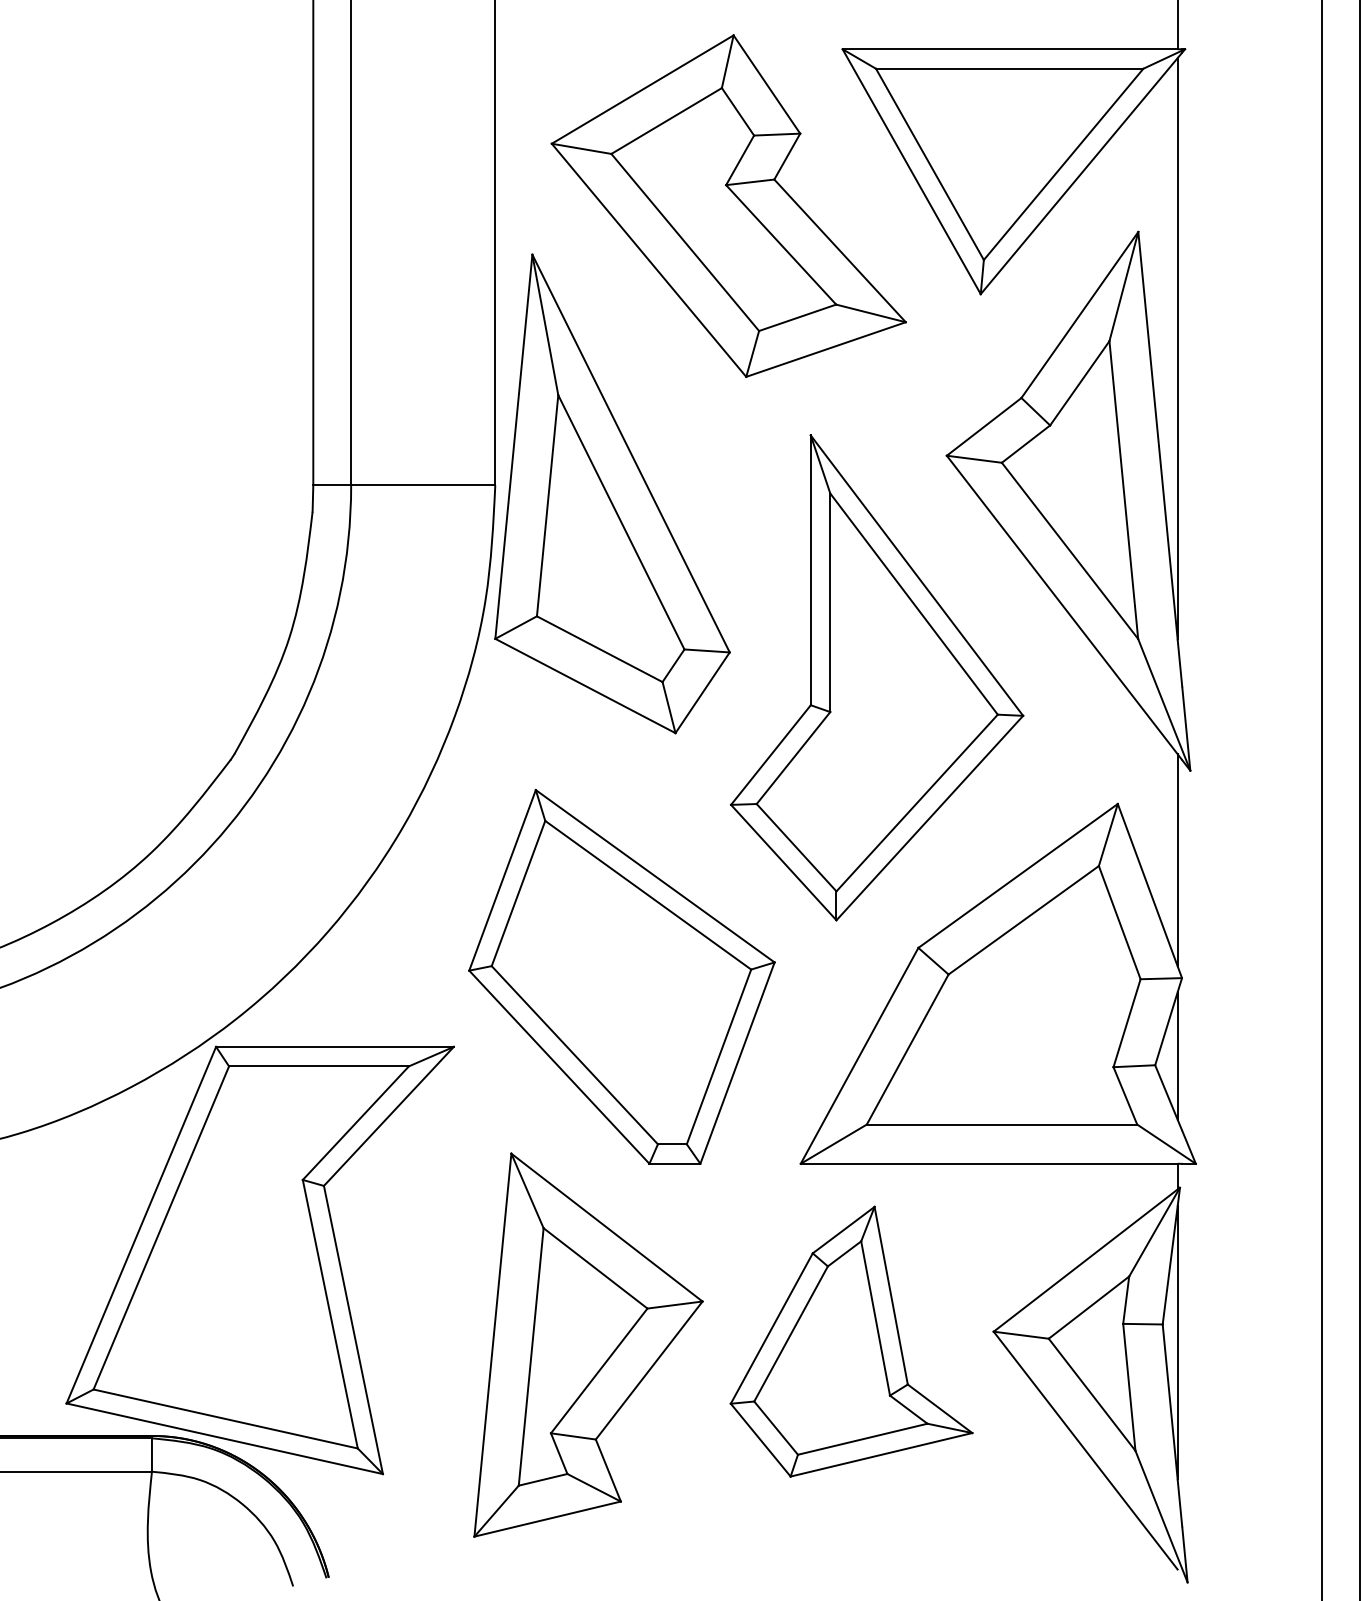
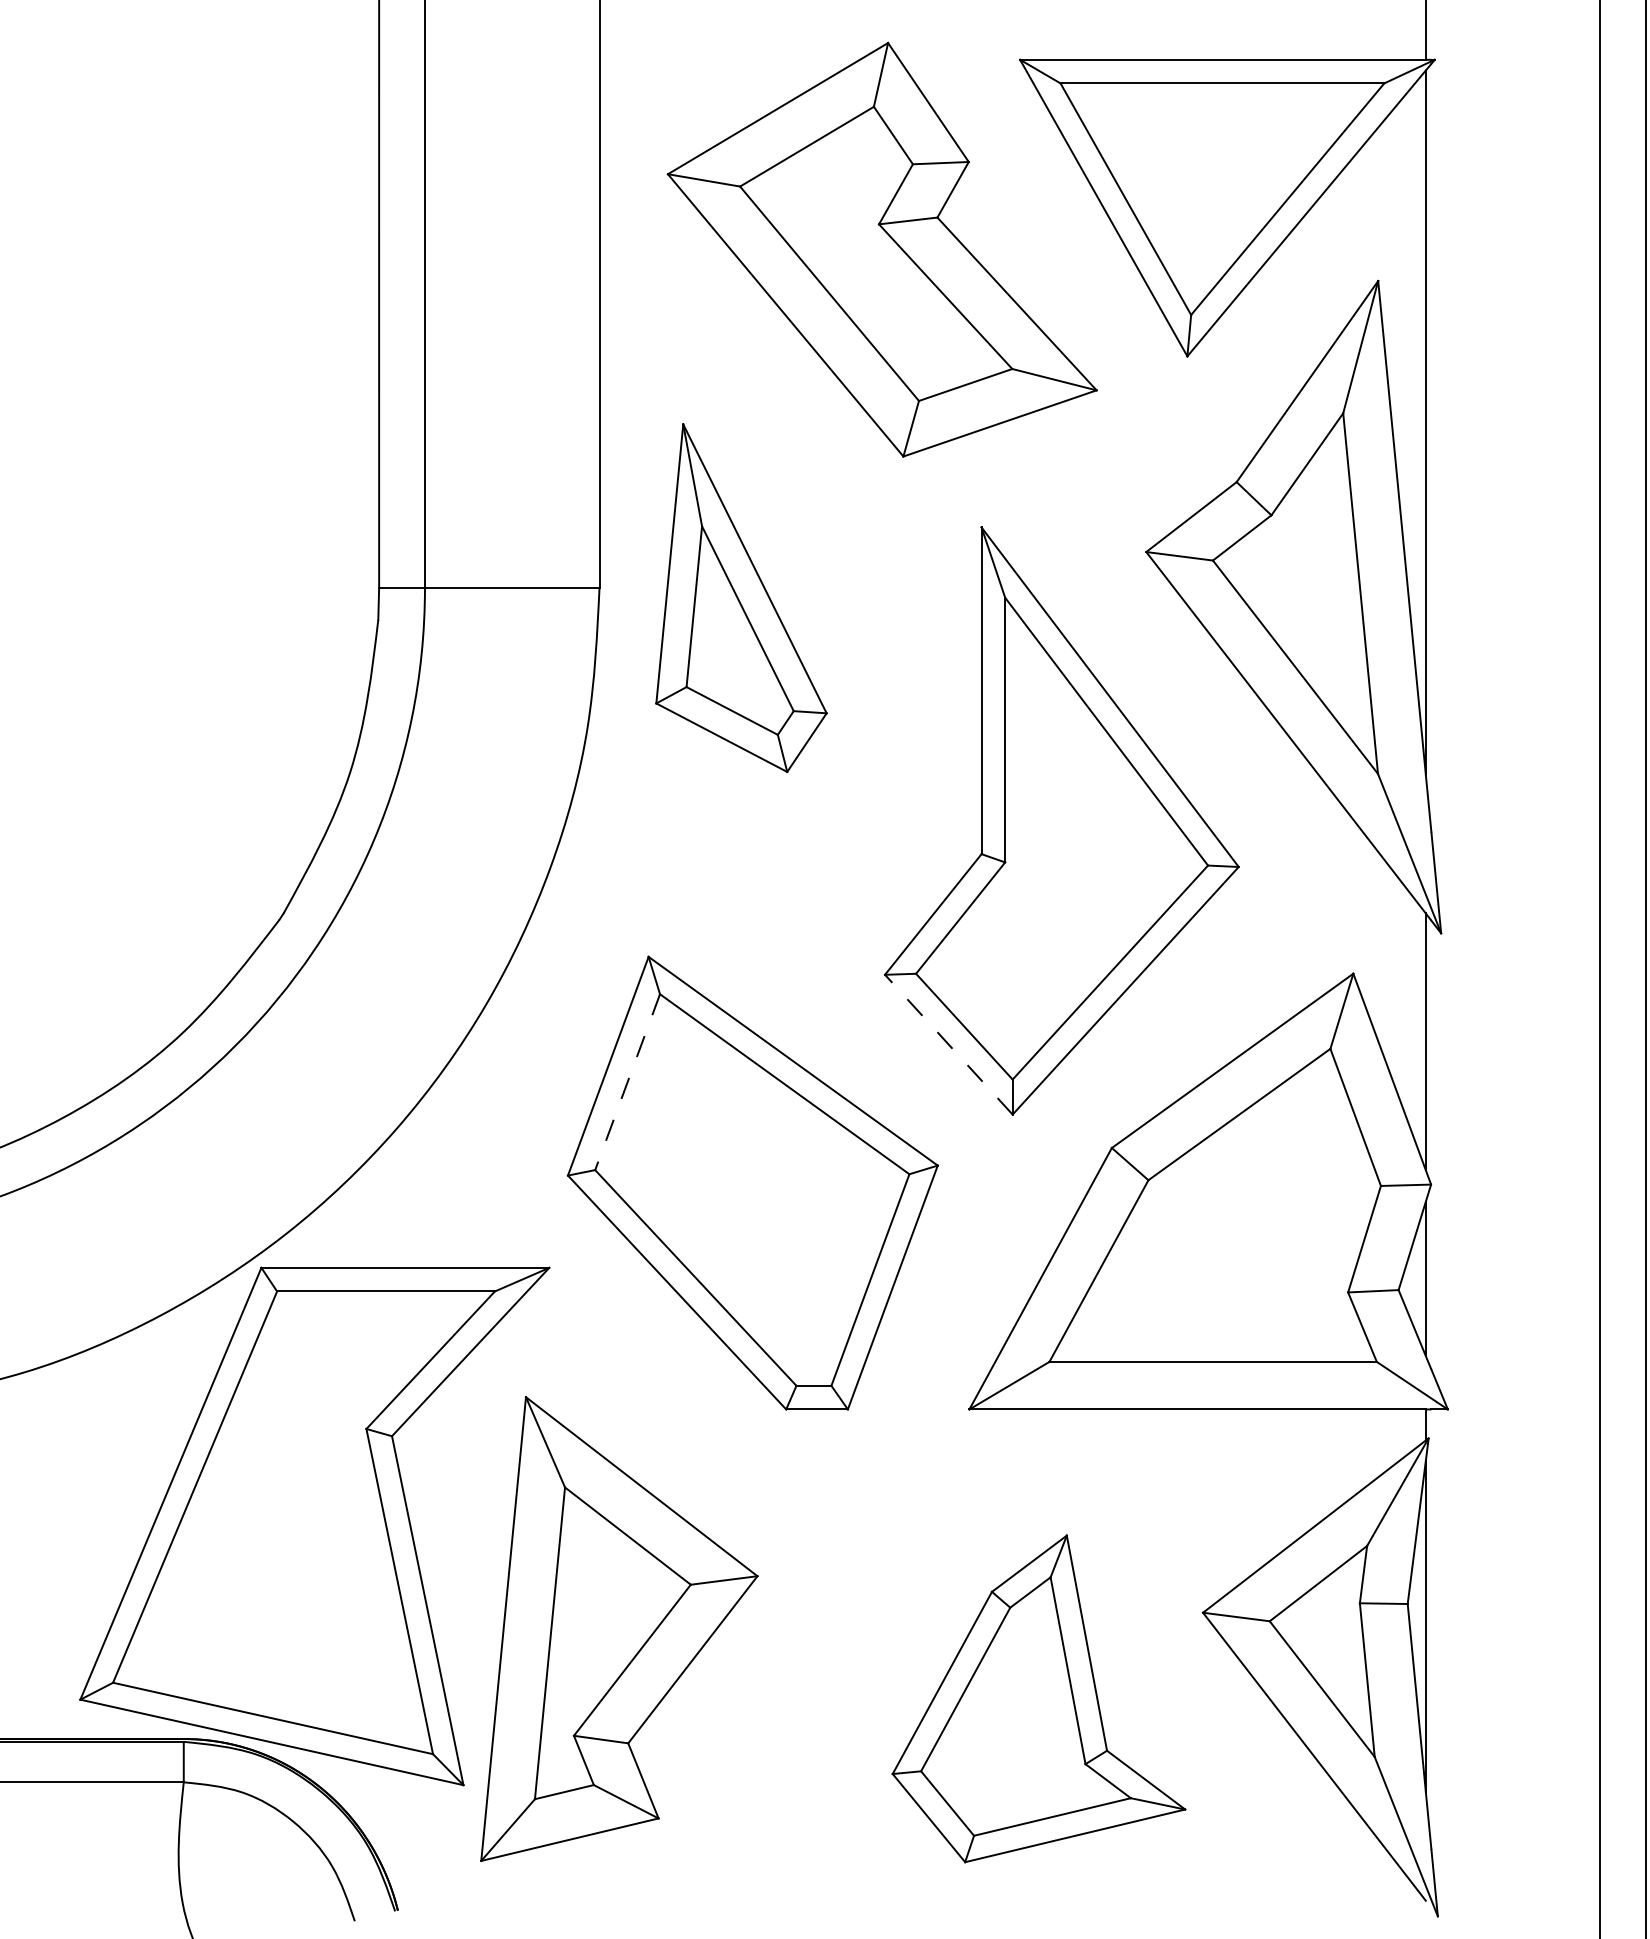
part: (612, 493) -> (741, 597), size x0.6
line: (783, 862) -> (948, 1044), solid -> dashed
line: (518, 893) -> (627, 1082), solid -> dashed
part: (851, 1341) -> (1038, 1698), moved
part: (588, 1344) -> (619, 1628), moved

